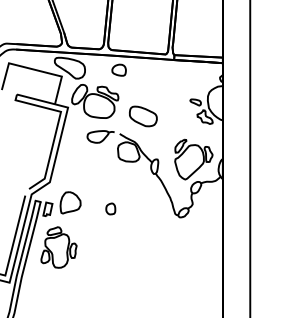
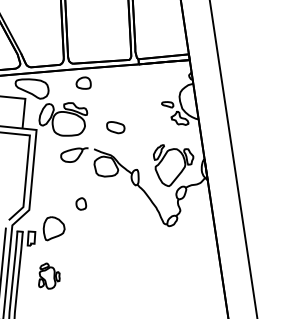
part: (143, 116) -> (115, 127), size x0.6
part: (110, 208) -> (80, 203), moved
part: (58, 247) -> (48, 276), size x0.6

